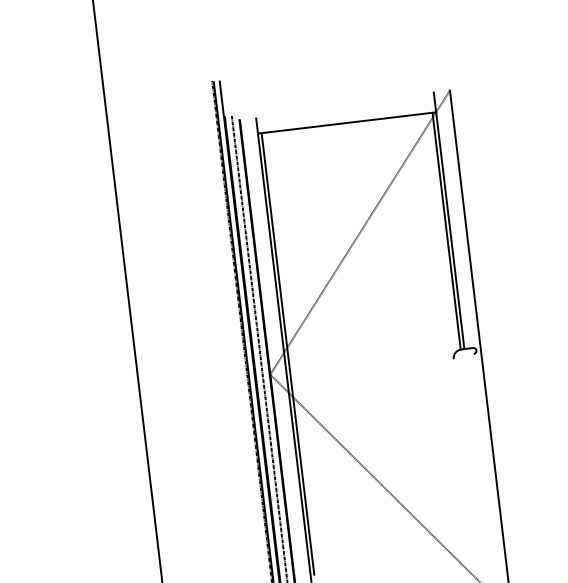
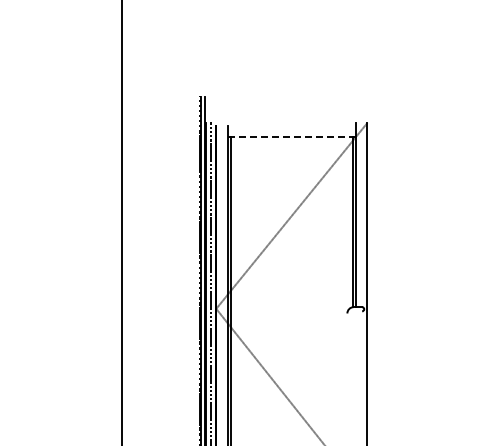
line: (346, 123) -> (291, 137), solid -> dashed

